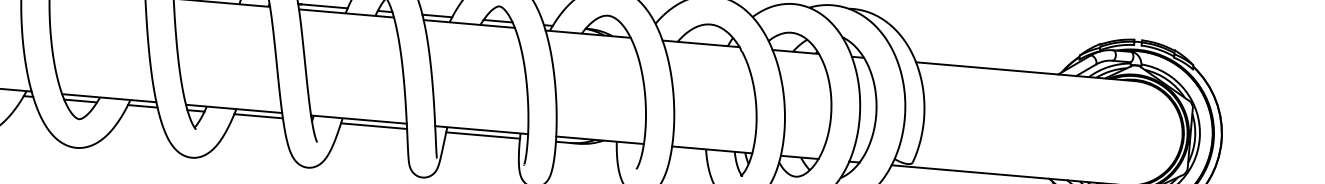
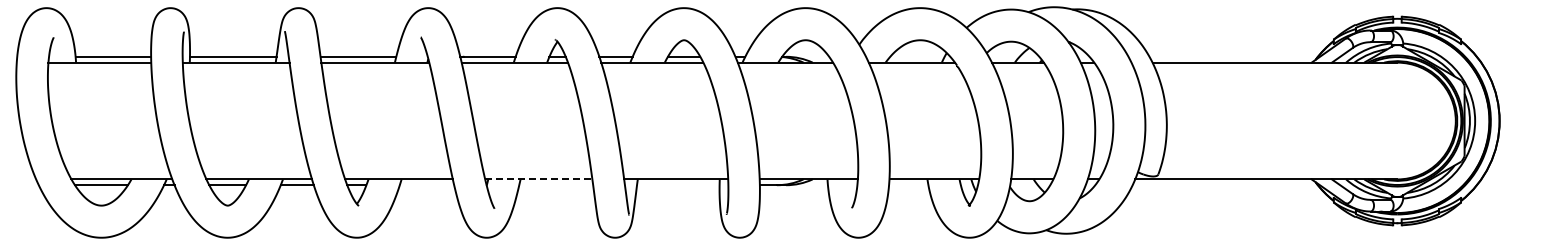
line: (258, 116) -> (426, 185), removed
line: (358, 119) -> (538, 179), solid -> dashed
line: (374, 126) -> (556, 185), removed
line: (483, 135) -> (678, 185), removed

